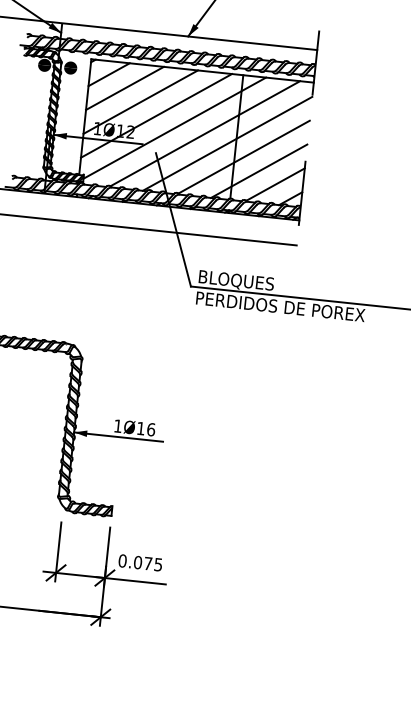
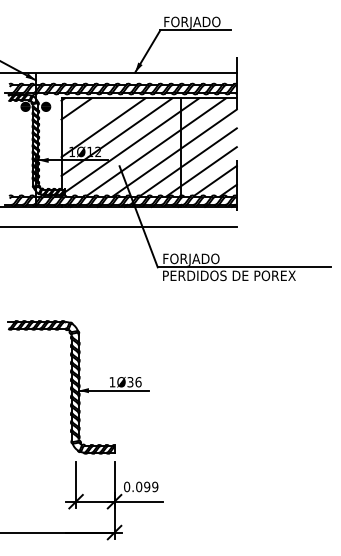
line: (124, 88) -> (89, 118), removed
text: (237, 281) -> (193, 259), BLOQUES -> FORJADO
text: (140, 428) -> (130, 382), 1Ø16 -> 1Ø36
text: (153, 563) -> (151, 486), 0.075 -> 0.099

